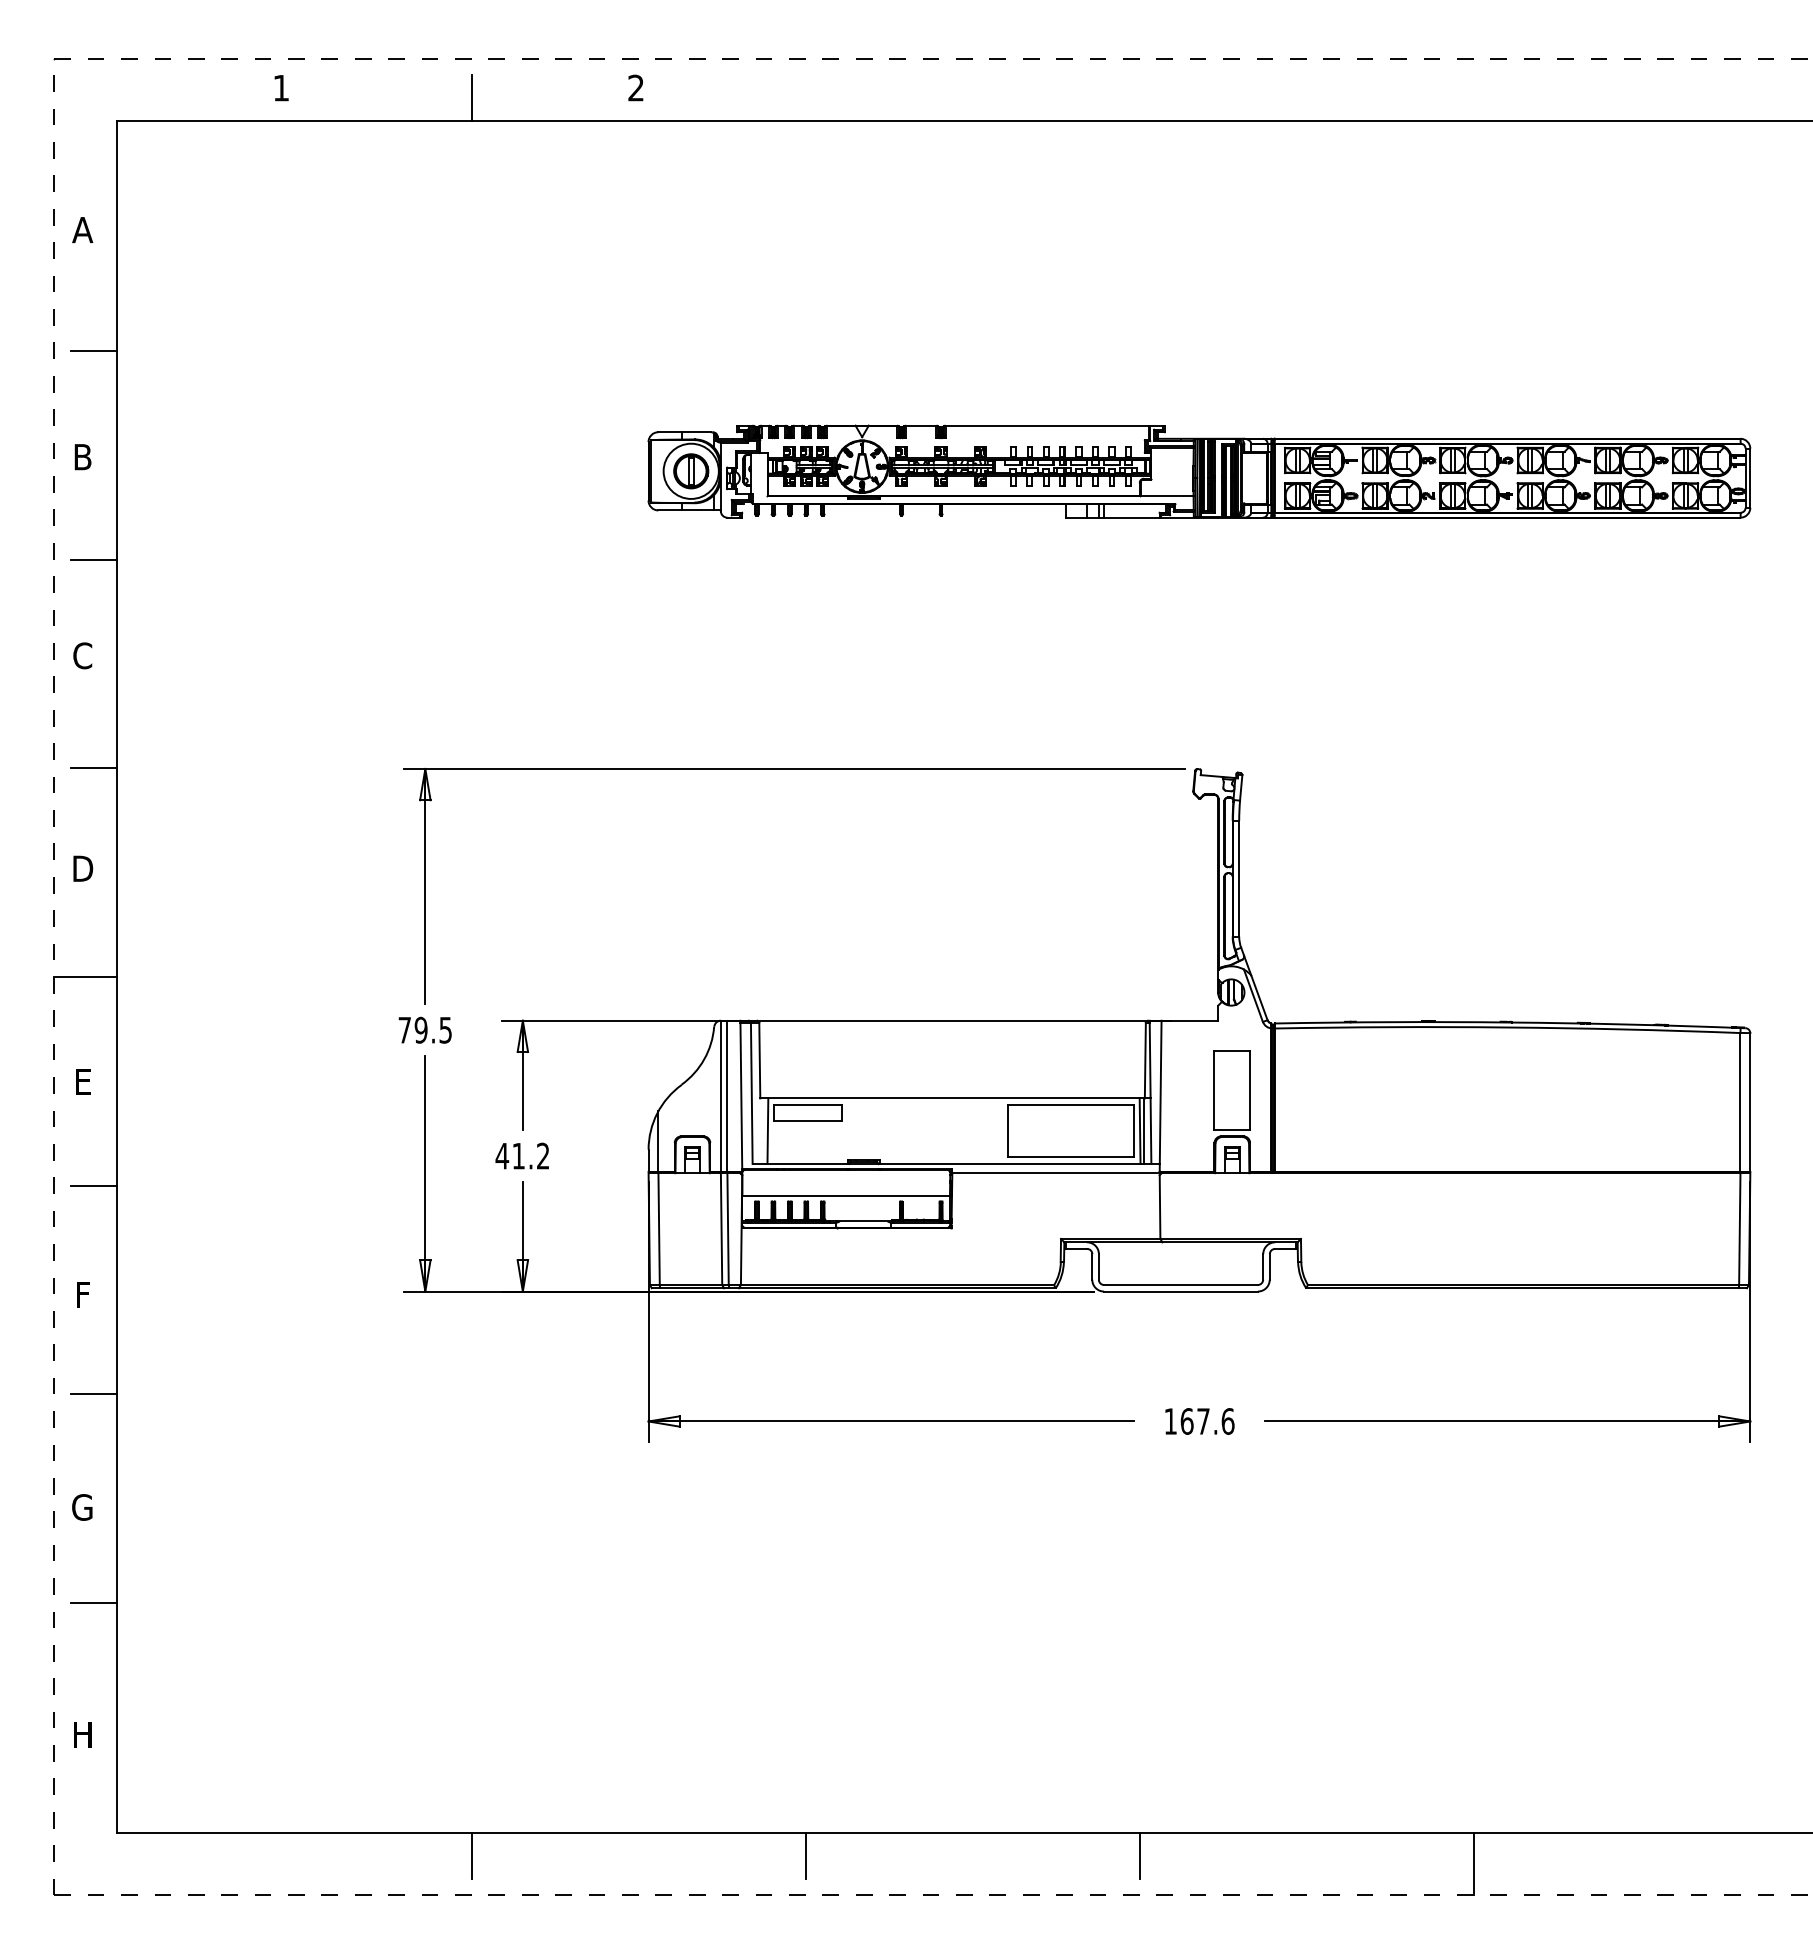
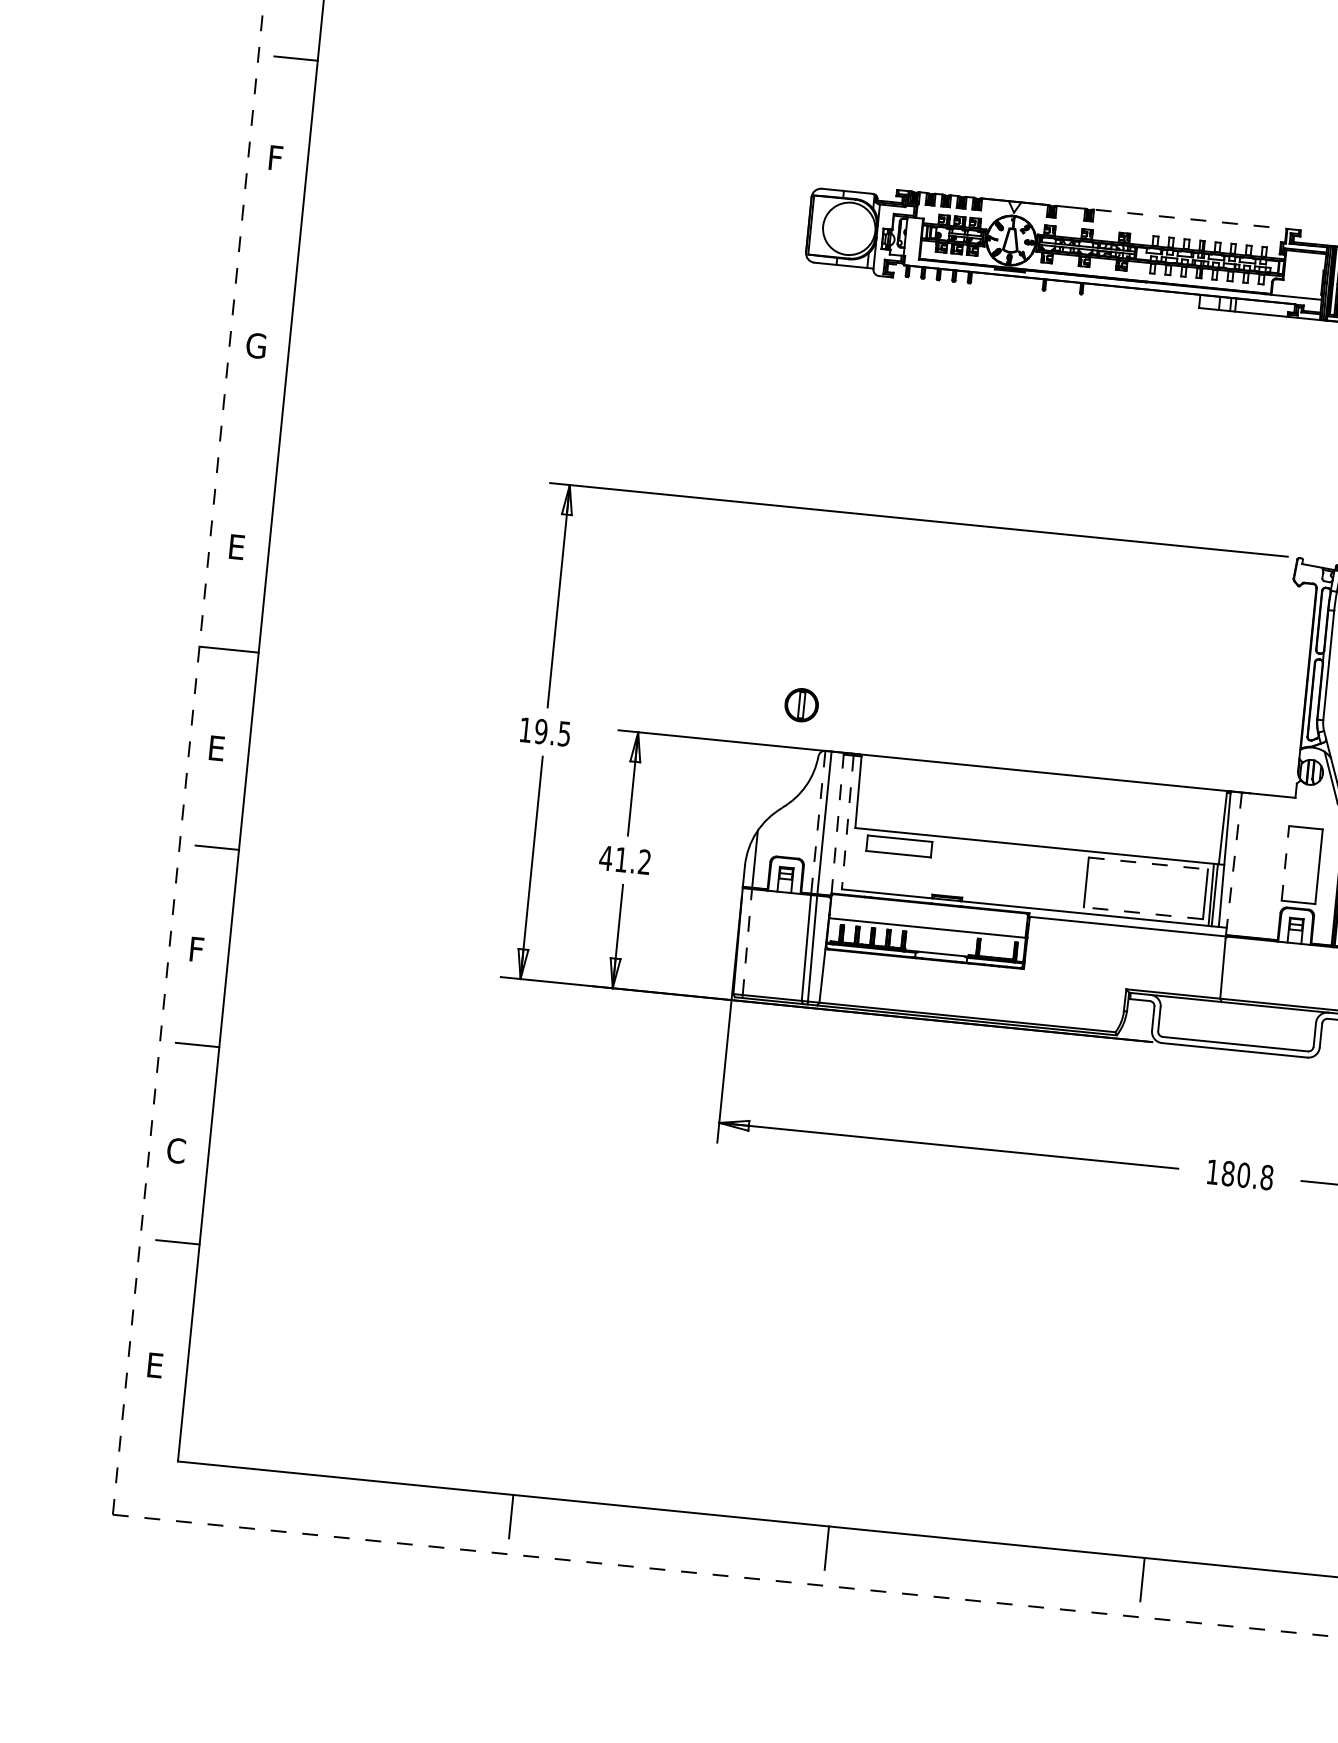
line: (1054, 425) -> (1196, 219), solid -> dashed
text: (82, 457) -> (275, 158), B -> F
part: (691, 471) -> (801, 705), moved
line: (93, 559) -> (275, 255), removed
text: (82, 655) -> (256, 345), C -> G
line: (93, 768) -> (256, 453), removed
text: (83, 868) -> (237, 546), D -> E
text: (404, 1030) -> (525, 730), 79.5 -> 19.5
line: (1214, 1089) -> (1285, 862), solid -> dashed
line: (751, 1093) -> (847, 822), solid -> dashed
line: (720, 1095) -> (818, 821), solid -> dashed
line: (1160, 1095) -> (1233, 863), solid -> dashed
line: (741, 1096) -> (837, 824), solid -> dashed
line: (1071, 1104) -> (1148, 863), solid -> dashed
line: (767, 1131) -> (859, 860), removed
line: (1070, 1157) -> (1142, 913), solid -> dashed
line: (659, 1229) -> (747, 942), solid -> dashed
text: (1207, 1421) -> (1247, 1175), 167.6 -> 180.8
text: (82, 1507) -> (176, 1150), G -> C
text: (82, 1734) -> (154, 1365), H -> E

